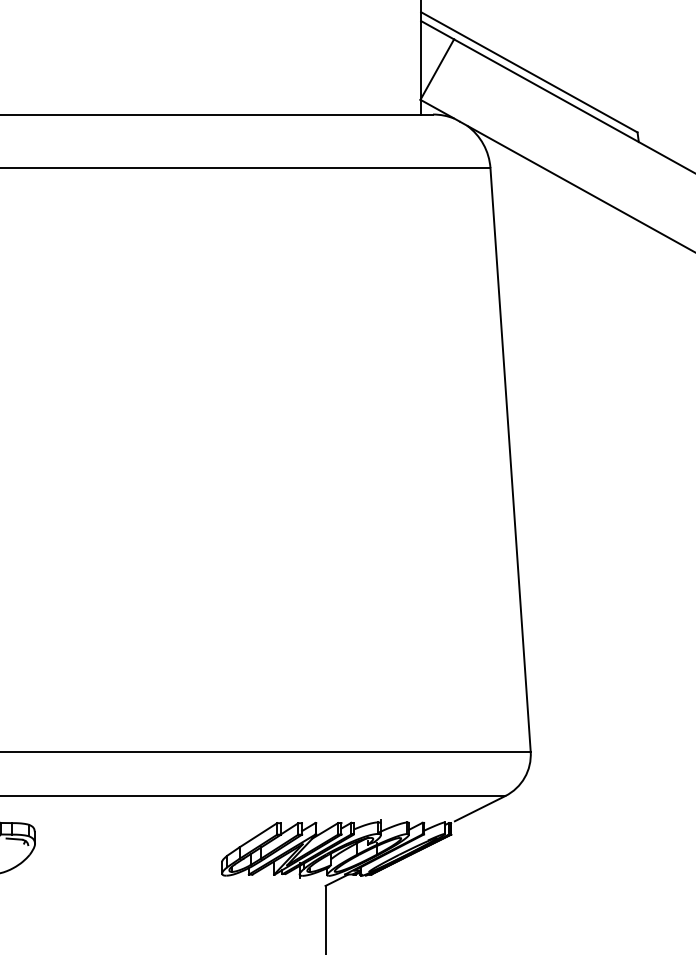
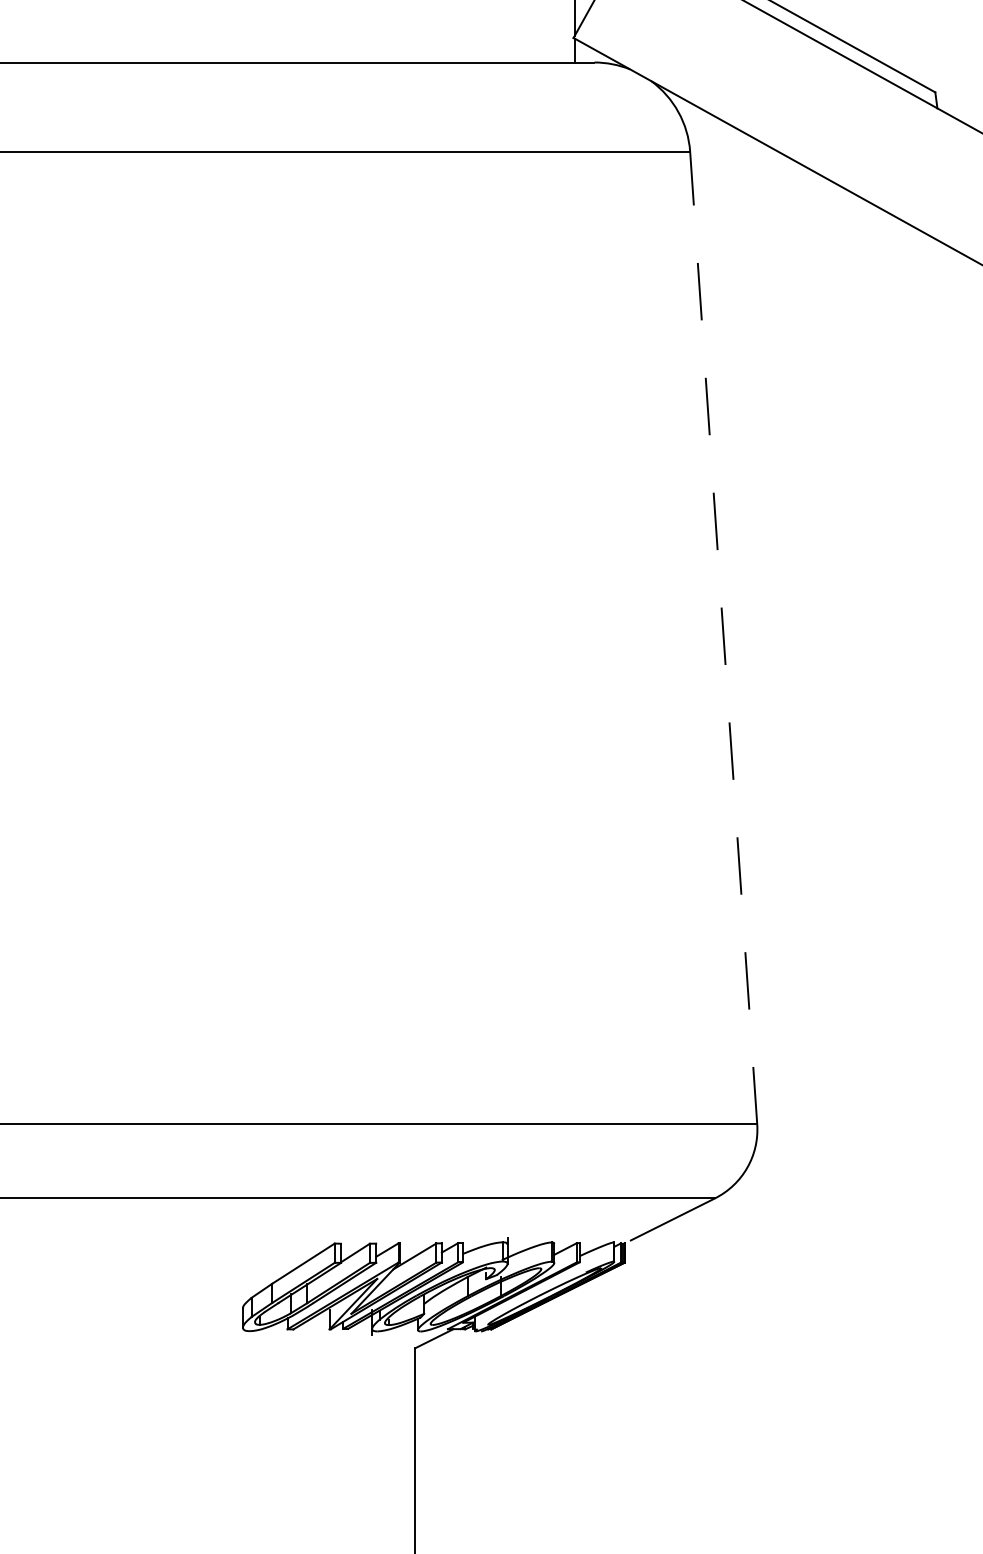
line: (510, 459) -> (723, 637), solid -> dashed

